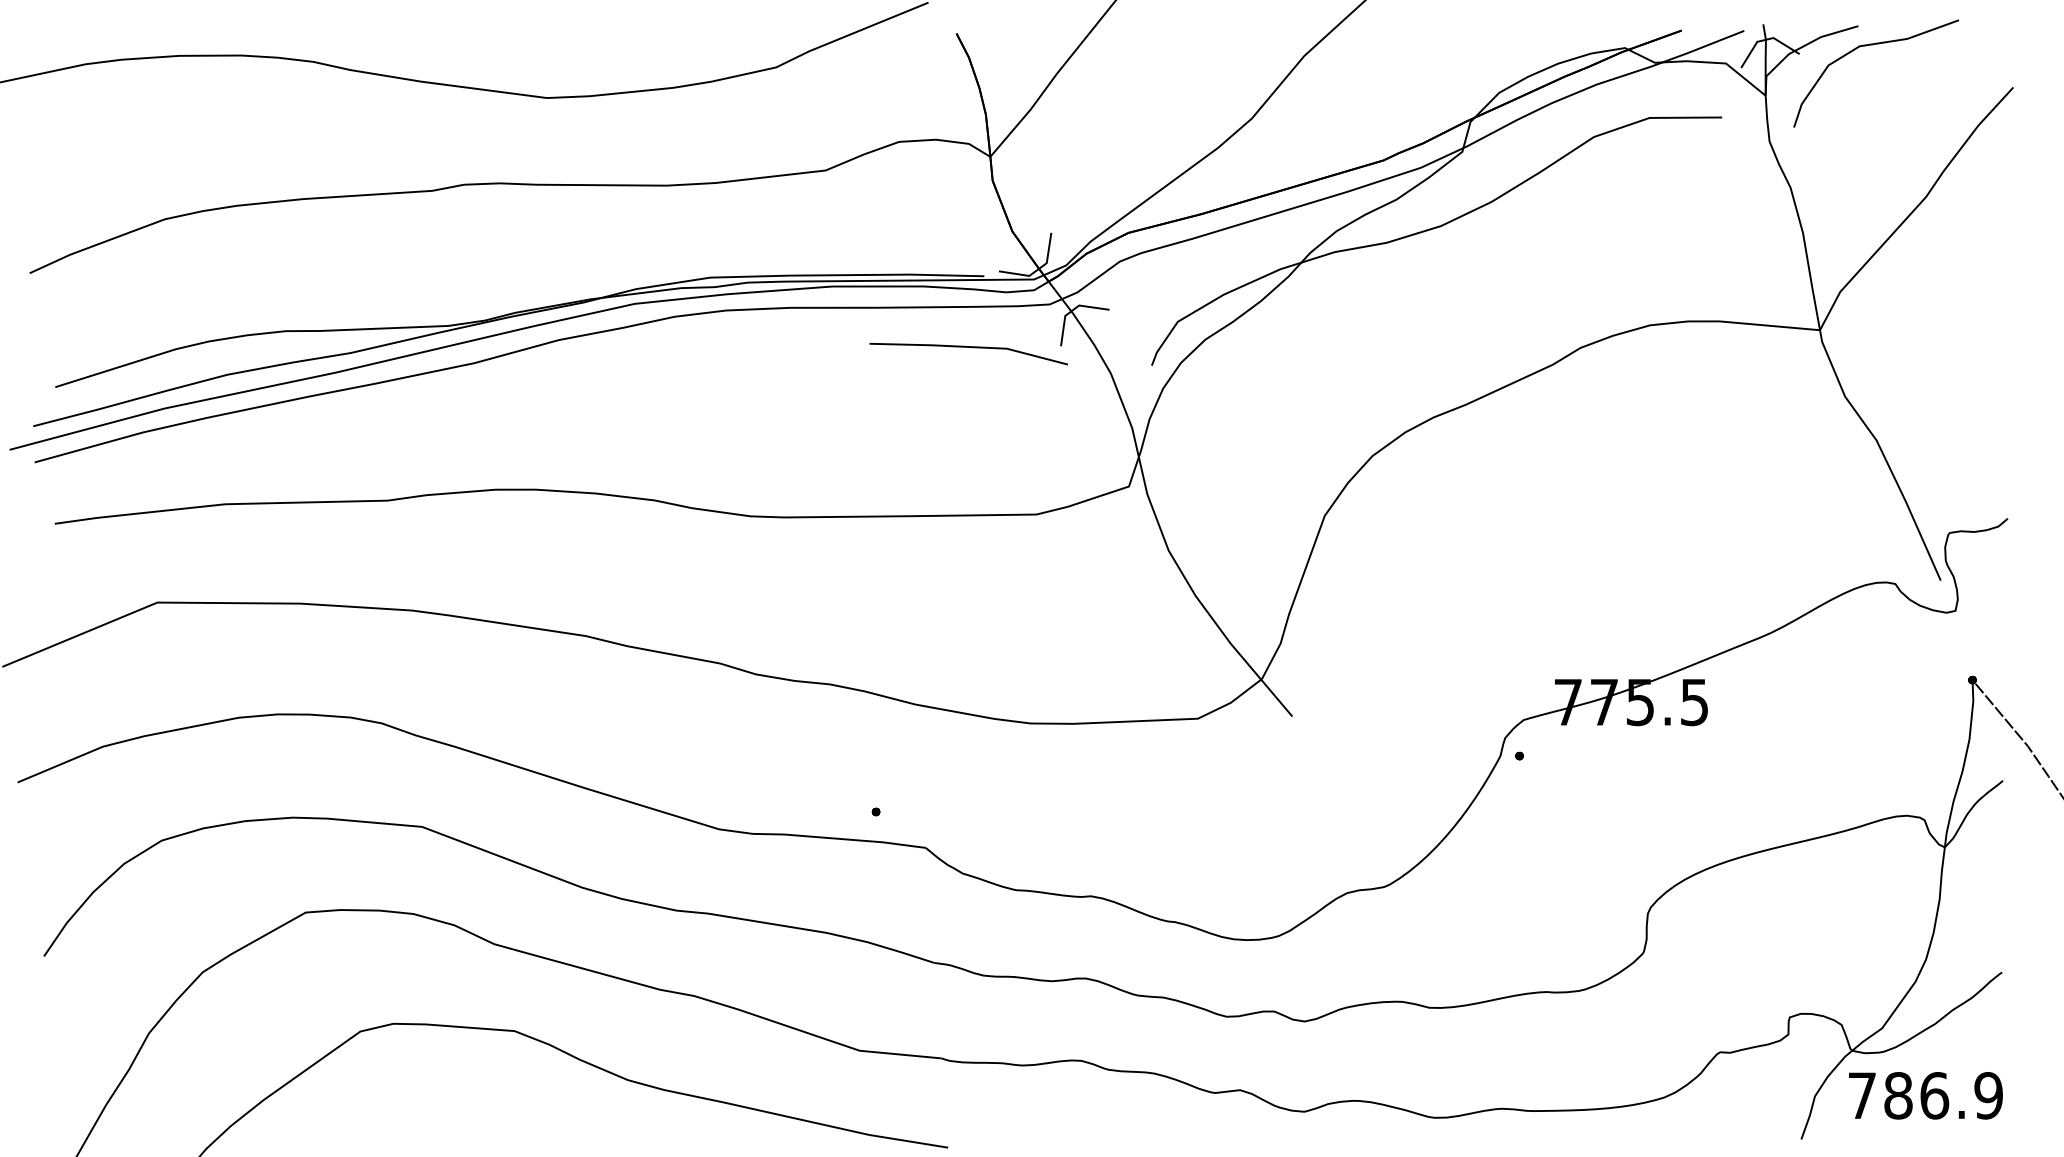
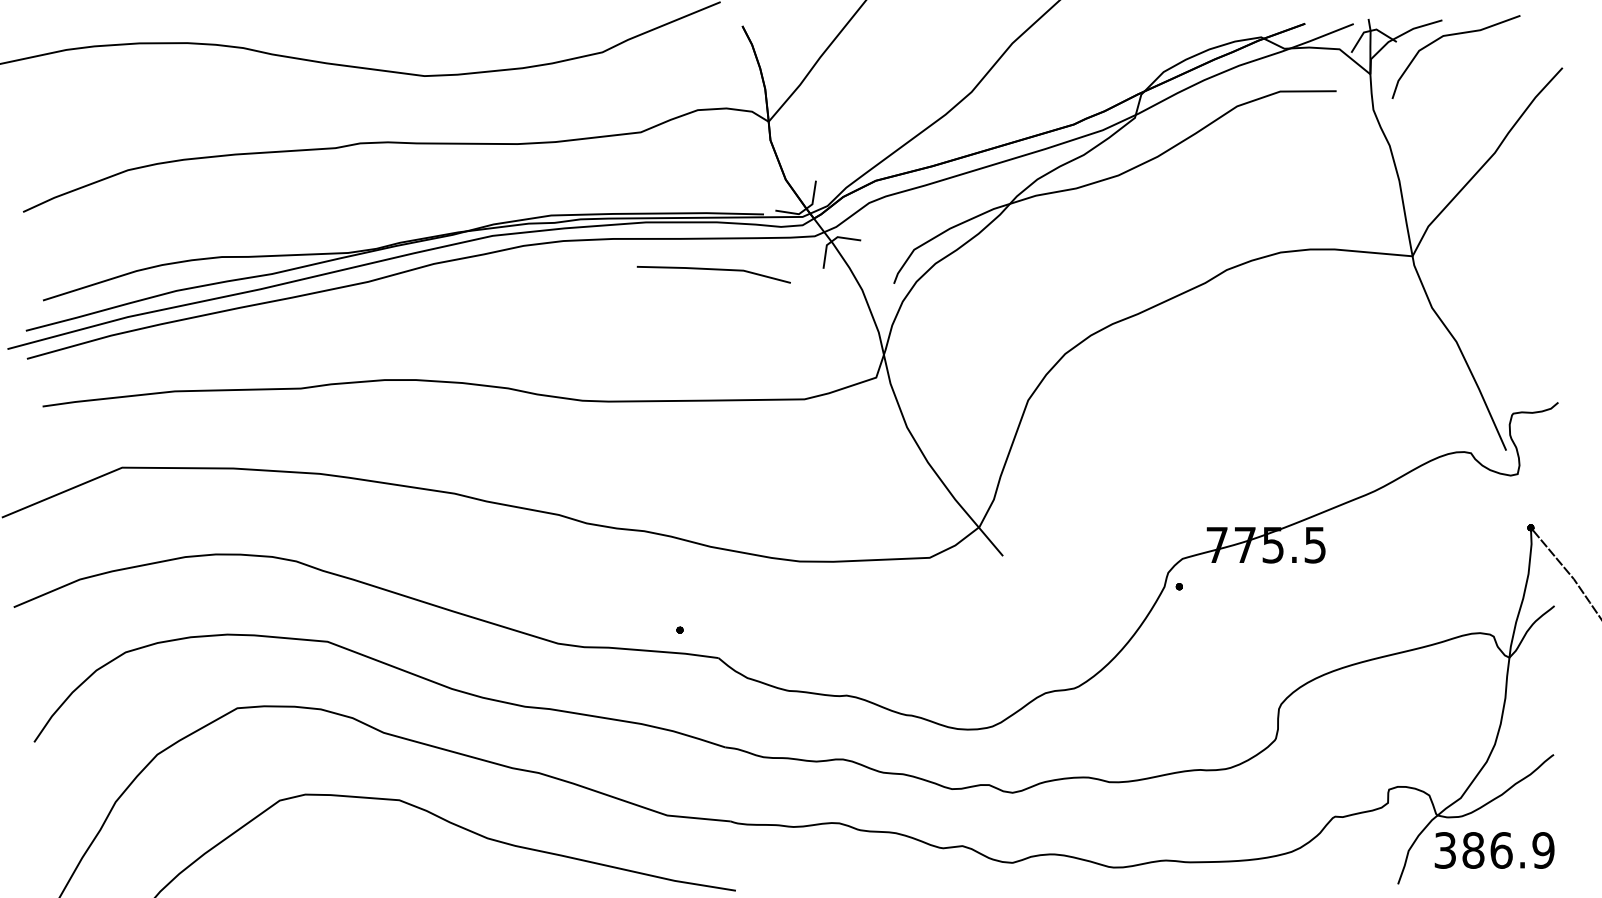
line: (968, 347) -> (713, 269), moved
text: (1861, 1095) -> (1444, 850), 786.9 -> 386.9

